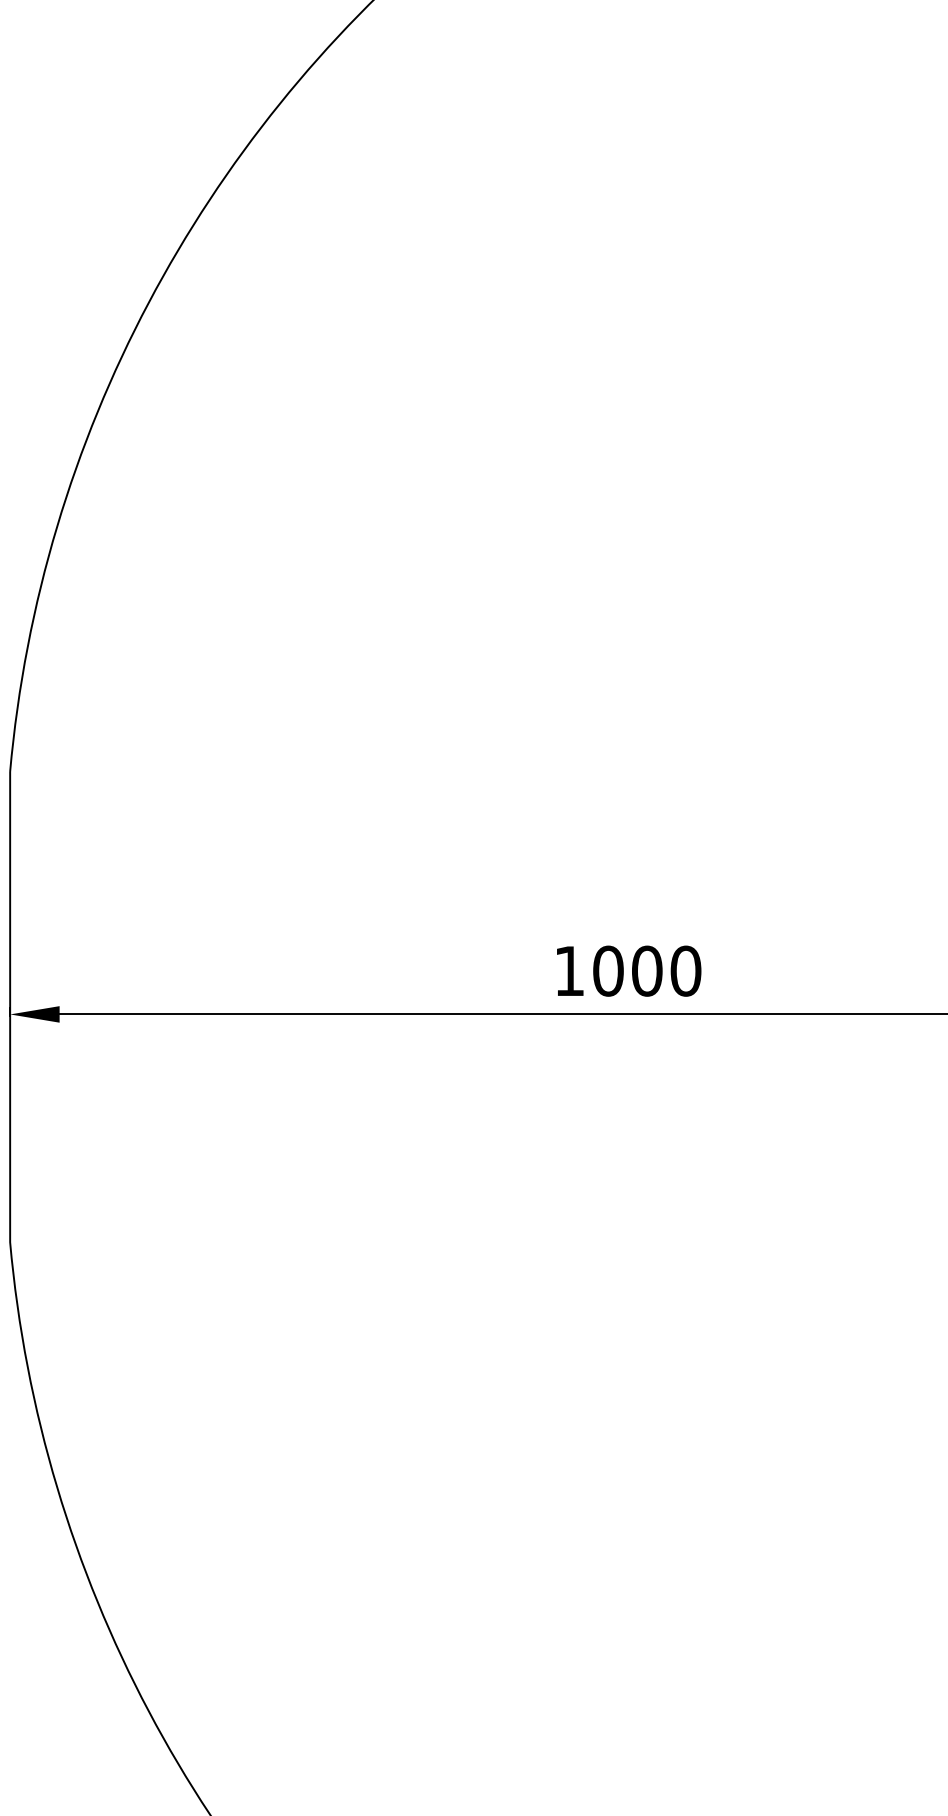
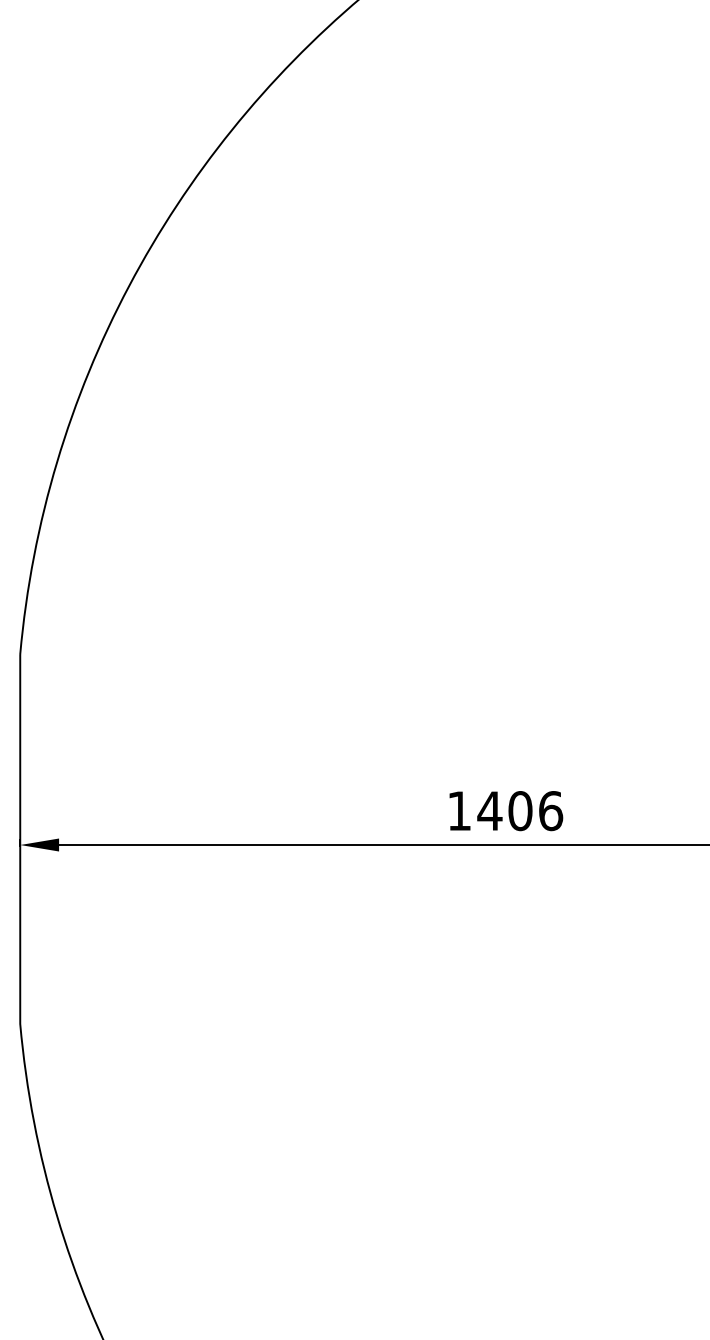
text: (646, 970) -> (519, 810), 1000 -> 1406

